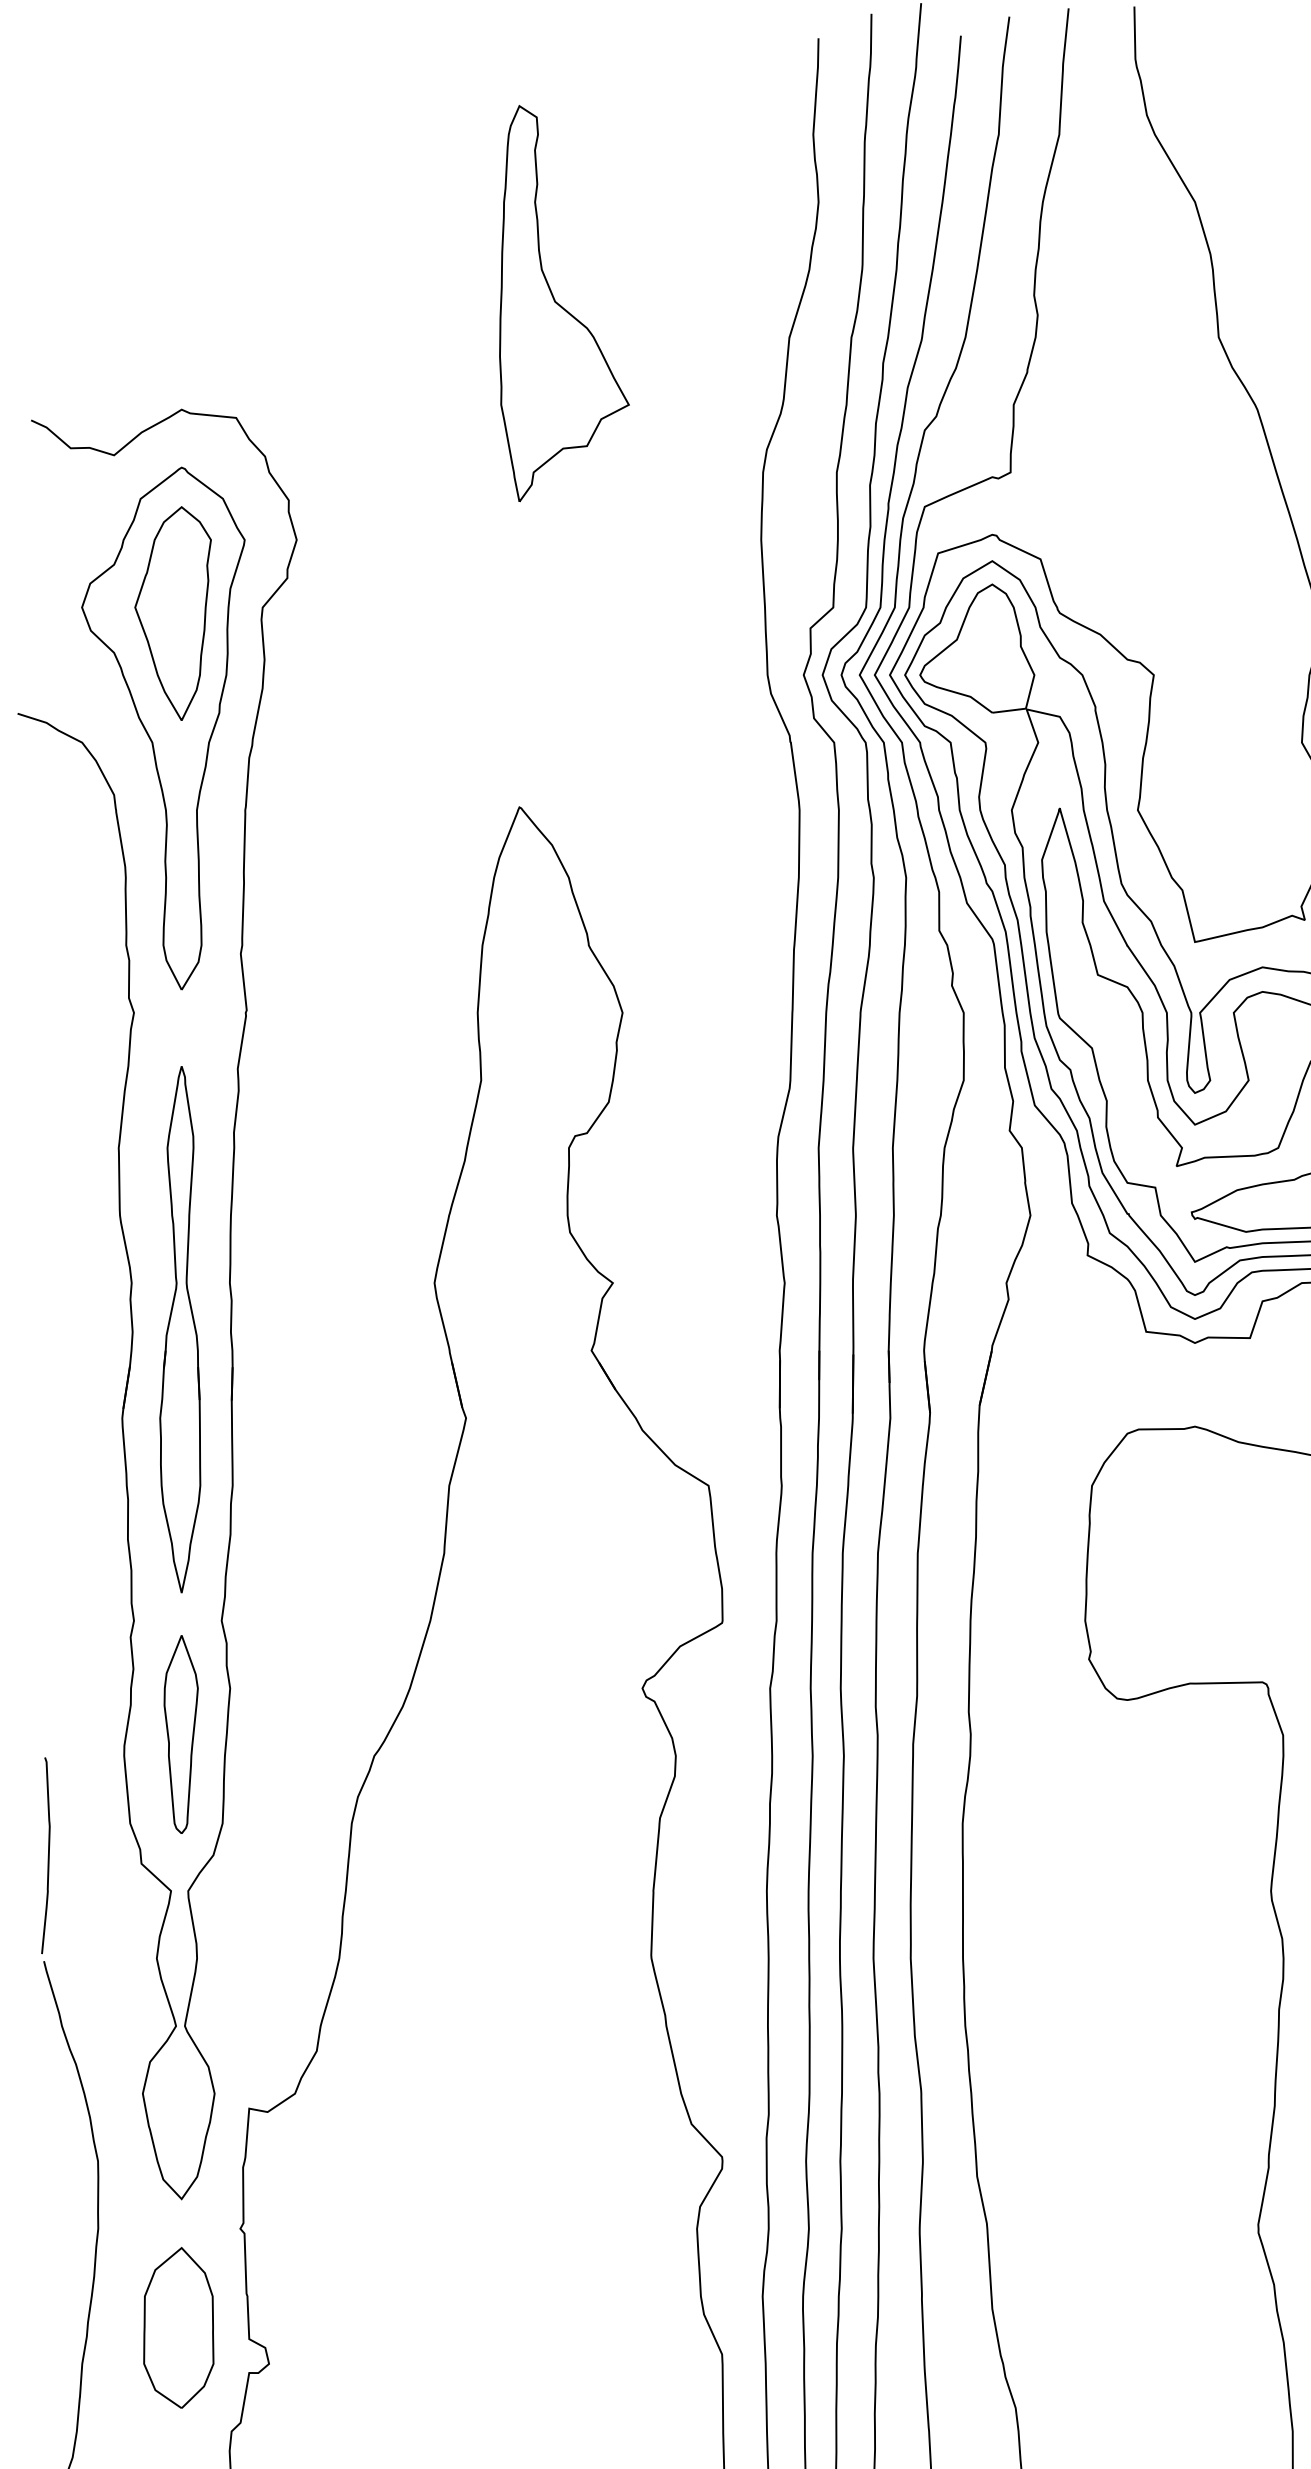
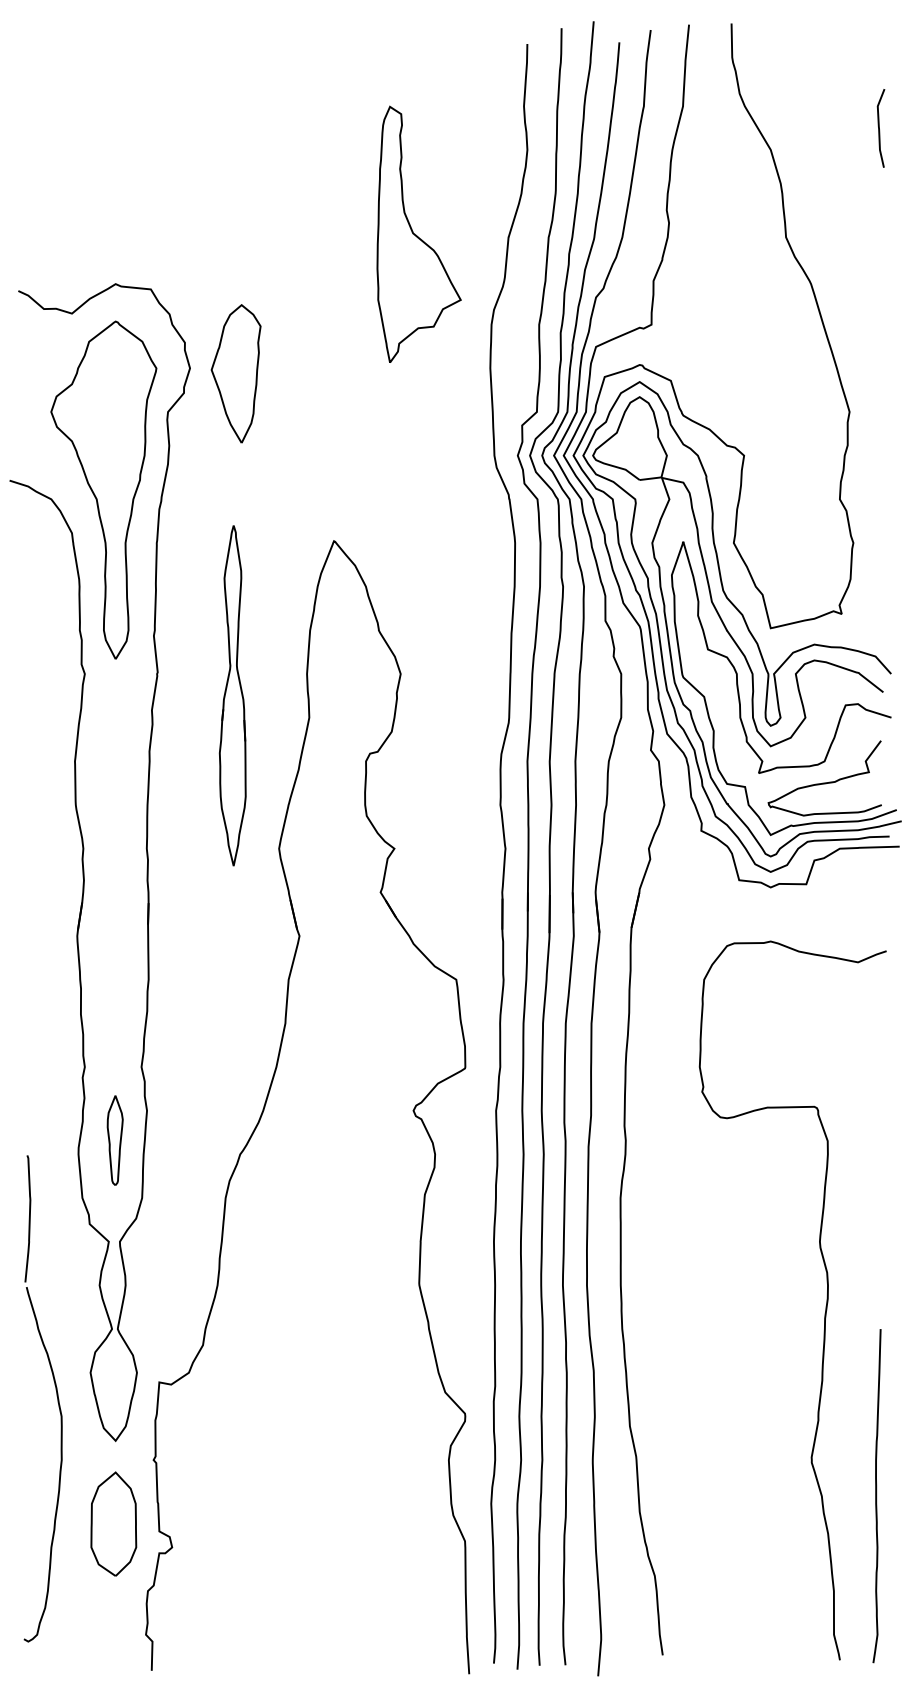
part: (563, 302) -> (418, 233), moved
part: (172, 612) -> (235, 373), moved
part: (179, 1329) -> (232, 695), moved
part: (179, 1734) -> (114, 1140), size x0.7

